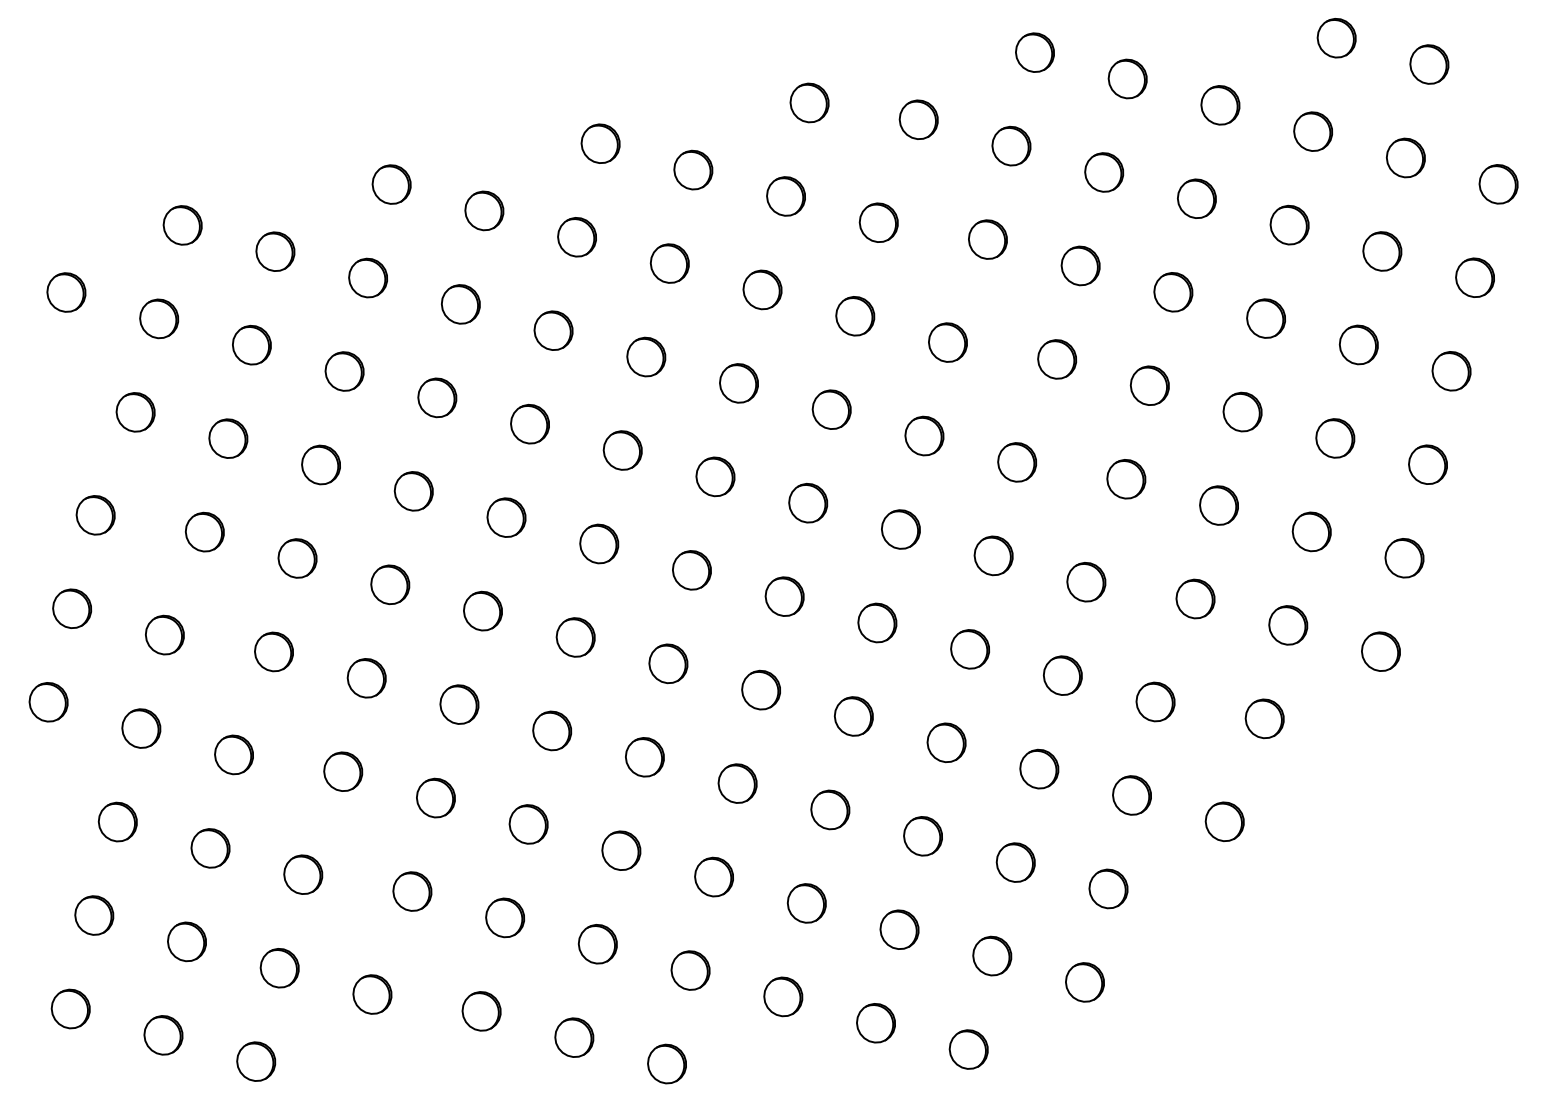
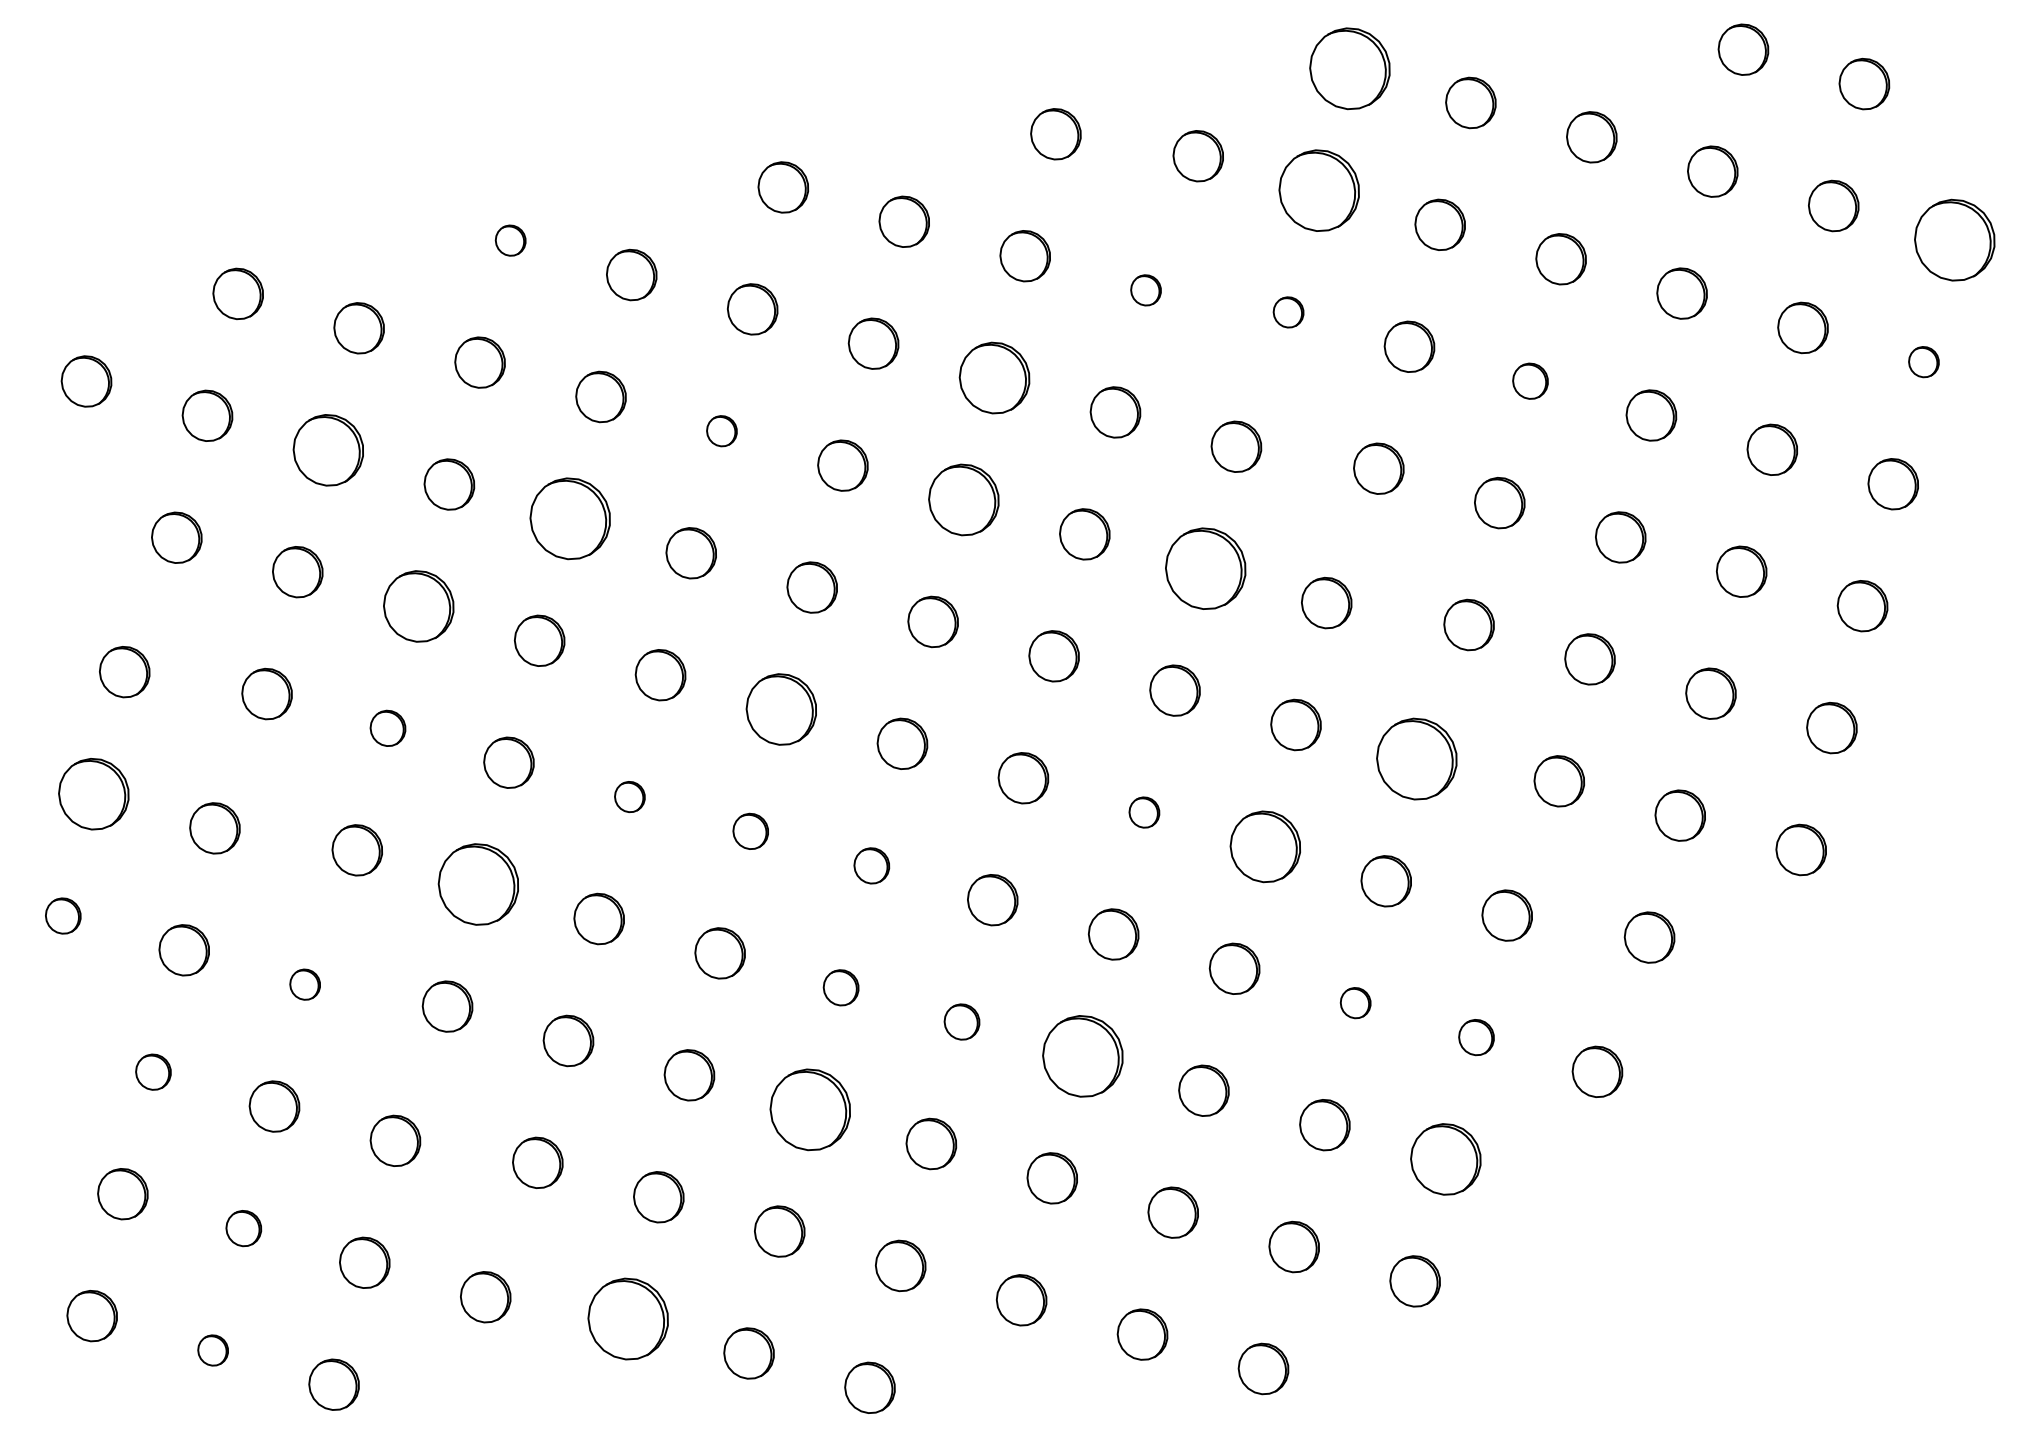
part: (1034, 52) -> (1349, 68), size x1.6
part: (1011, 145) -> (1319, 189), size x1.6
part: (391, 184) -> (510, 240), size x0.6
part: (1498, 184) -> (1954, 240), size x1.6
part: (878, 222) -> (1145, 290), size x0.6
part: (987, 239) -> (1287, 312), size x0.6
part: (1474, 277) -> (1923, 361), size x0.6
part: (762, 289) -> (994, 377), size x1.4
part: (1173, 292) -> (1530, 381), size x0.7
part: (553, 330) -> (721, 431), size x0.6
part: (251, 344) -> (327, 449), size x1.4
part: (738, 383) -> (963, 500), size x1.4
part: (437, 397) -> (570, 518), size x1.6
part: (924, 435) -> (1205, 567), size x1.6
part: (320, 464) -> (417, 605), size x1.4
part: (599, 543) -> (781, 708), size x1.4
part: (297, 558) -> (387, 728), size x0.7
part: (1086, 582) -> (1417, 759), size x1.6
part: (72, 608) -> (94, 793), size x1.4
part: (482, 610) -> (629, 796), size x0.6
part: (877, 622) -> (1144, 811), size x0.6
part: (575, 637) -> (750, 831), size x0.7
part: (969, 649) -> (1264, 847), size x1.4
part: (668, 663) -> (871, 865), size x0.7
part: (366, 678) -> (477, 884), size x1.6
part: (48, 702) -> (63, 916), size x0.7
part: (233, 754) -> (304, 984), size x0.6
part: (644, 757) -> (840, 988), size x0.7
part: (1039, 768) -> (1355, 1002), size x0.6
part: (737, 783) -> (961, 1021), size x0.7
part: (1131, 795) -> (1475, 1037), size x0.7
part: (830, 809) -> (1083, 1055), size x1.6
part: (117, 821) -> (153, 1071), size x0.7
part: (621, 850) -> (810, 1109), size x1.6
part: (1108, 888) -> (1445, 1158), size x1.4
part: (186, 941) -> (243, 1228), size x0.7
part: (481, 1011) -> (627, 1319), size x1.6
part: (163, 1035) -> (213, 1350), size x0.6

